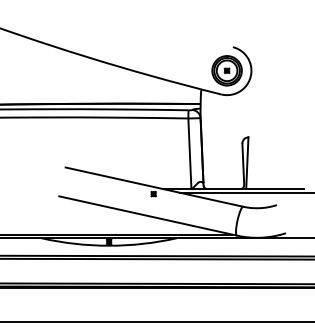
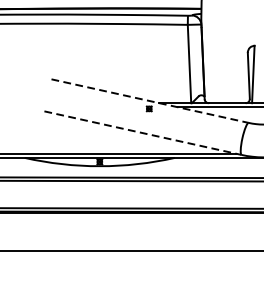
line: (154, 187) -> (150, 101), solid -> dashed
line: (148, 215) -> (143, 132), solid -> dashed

